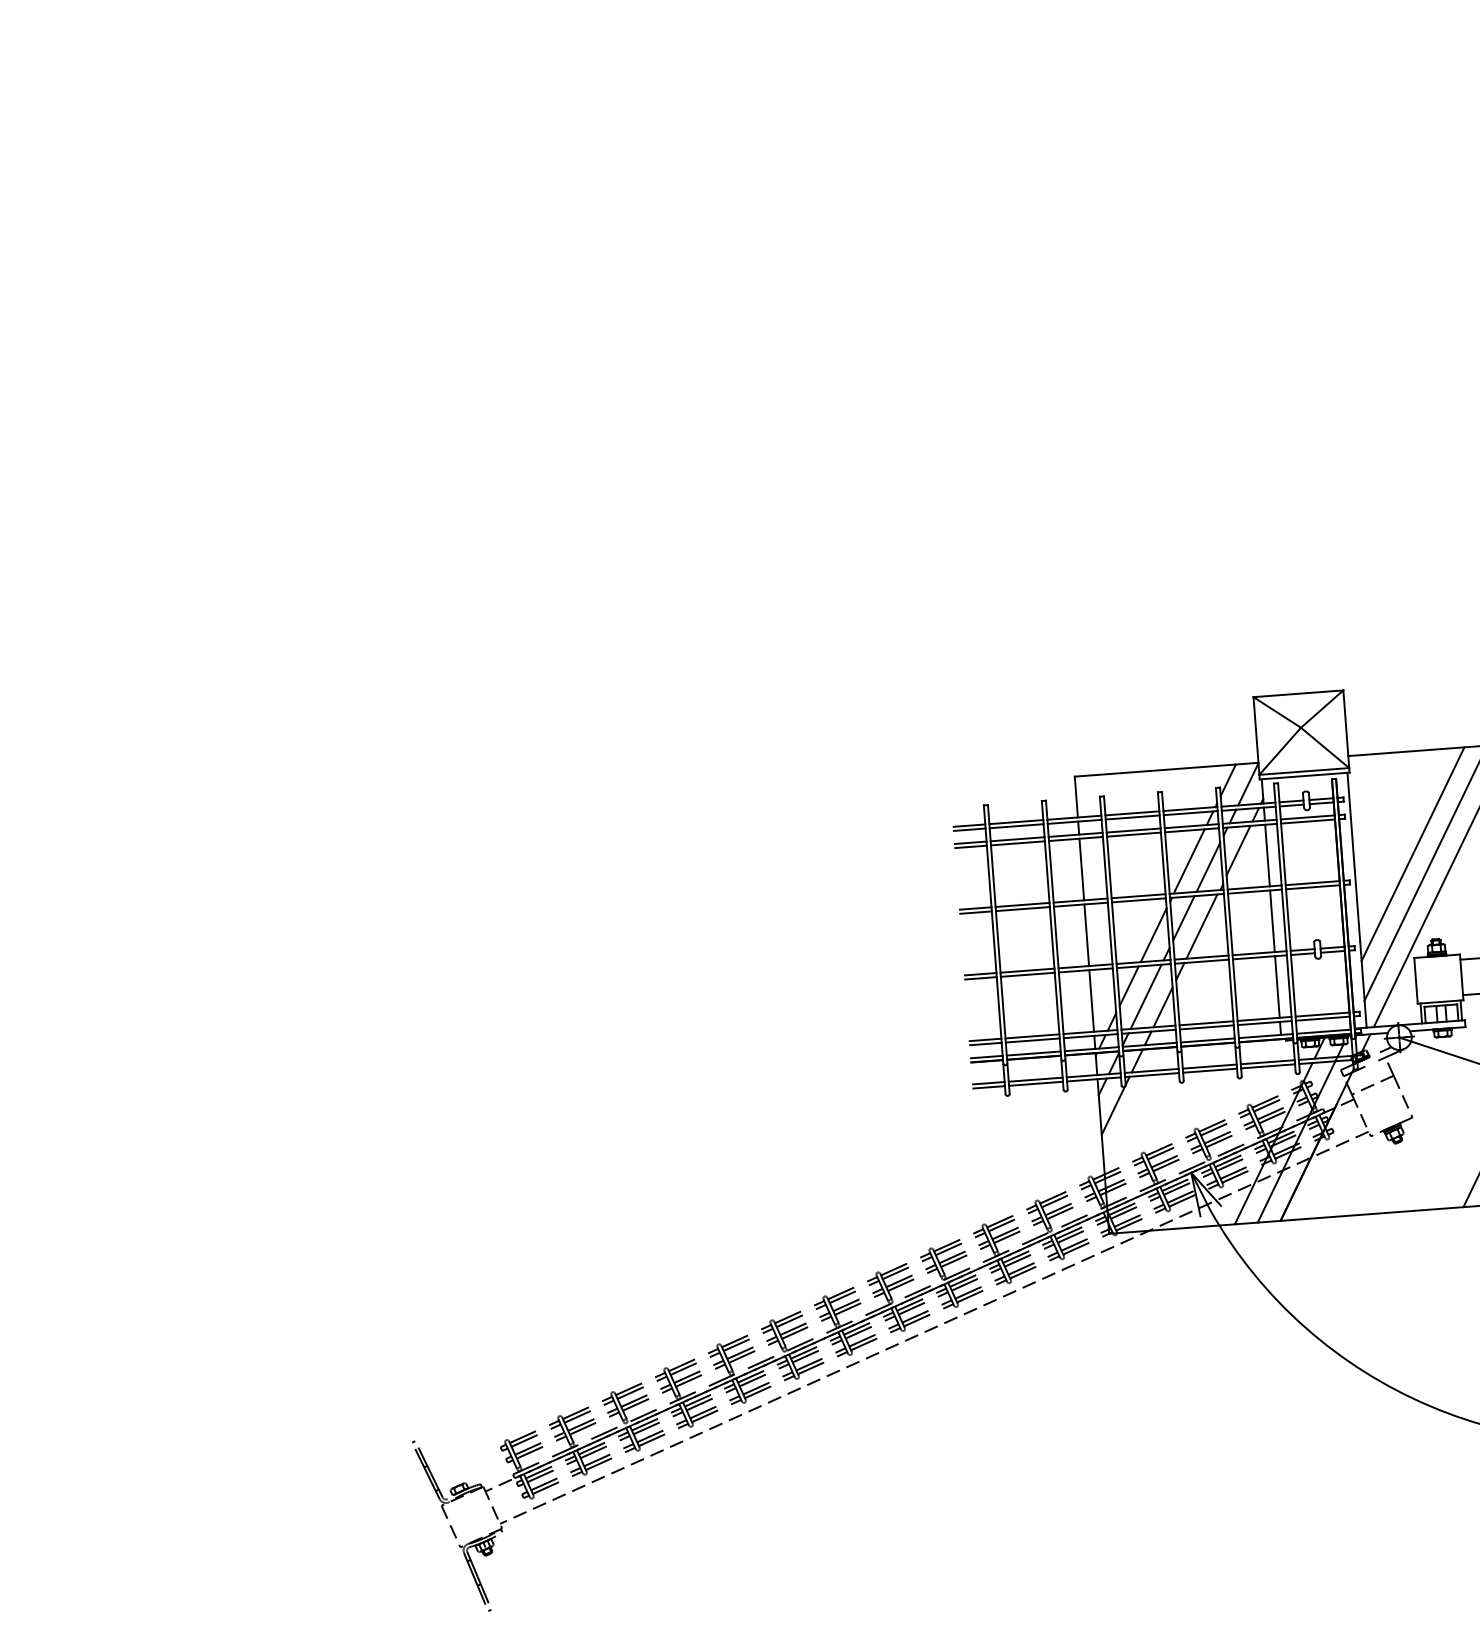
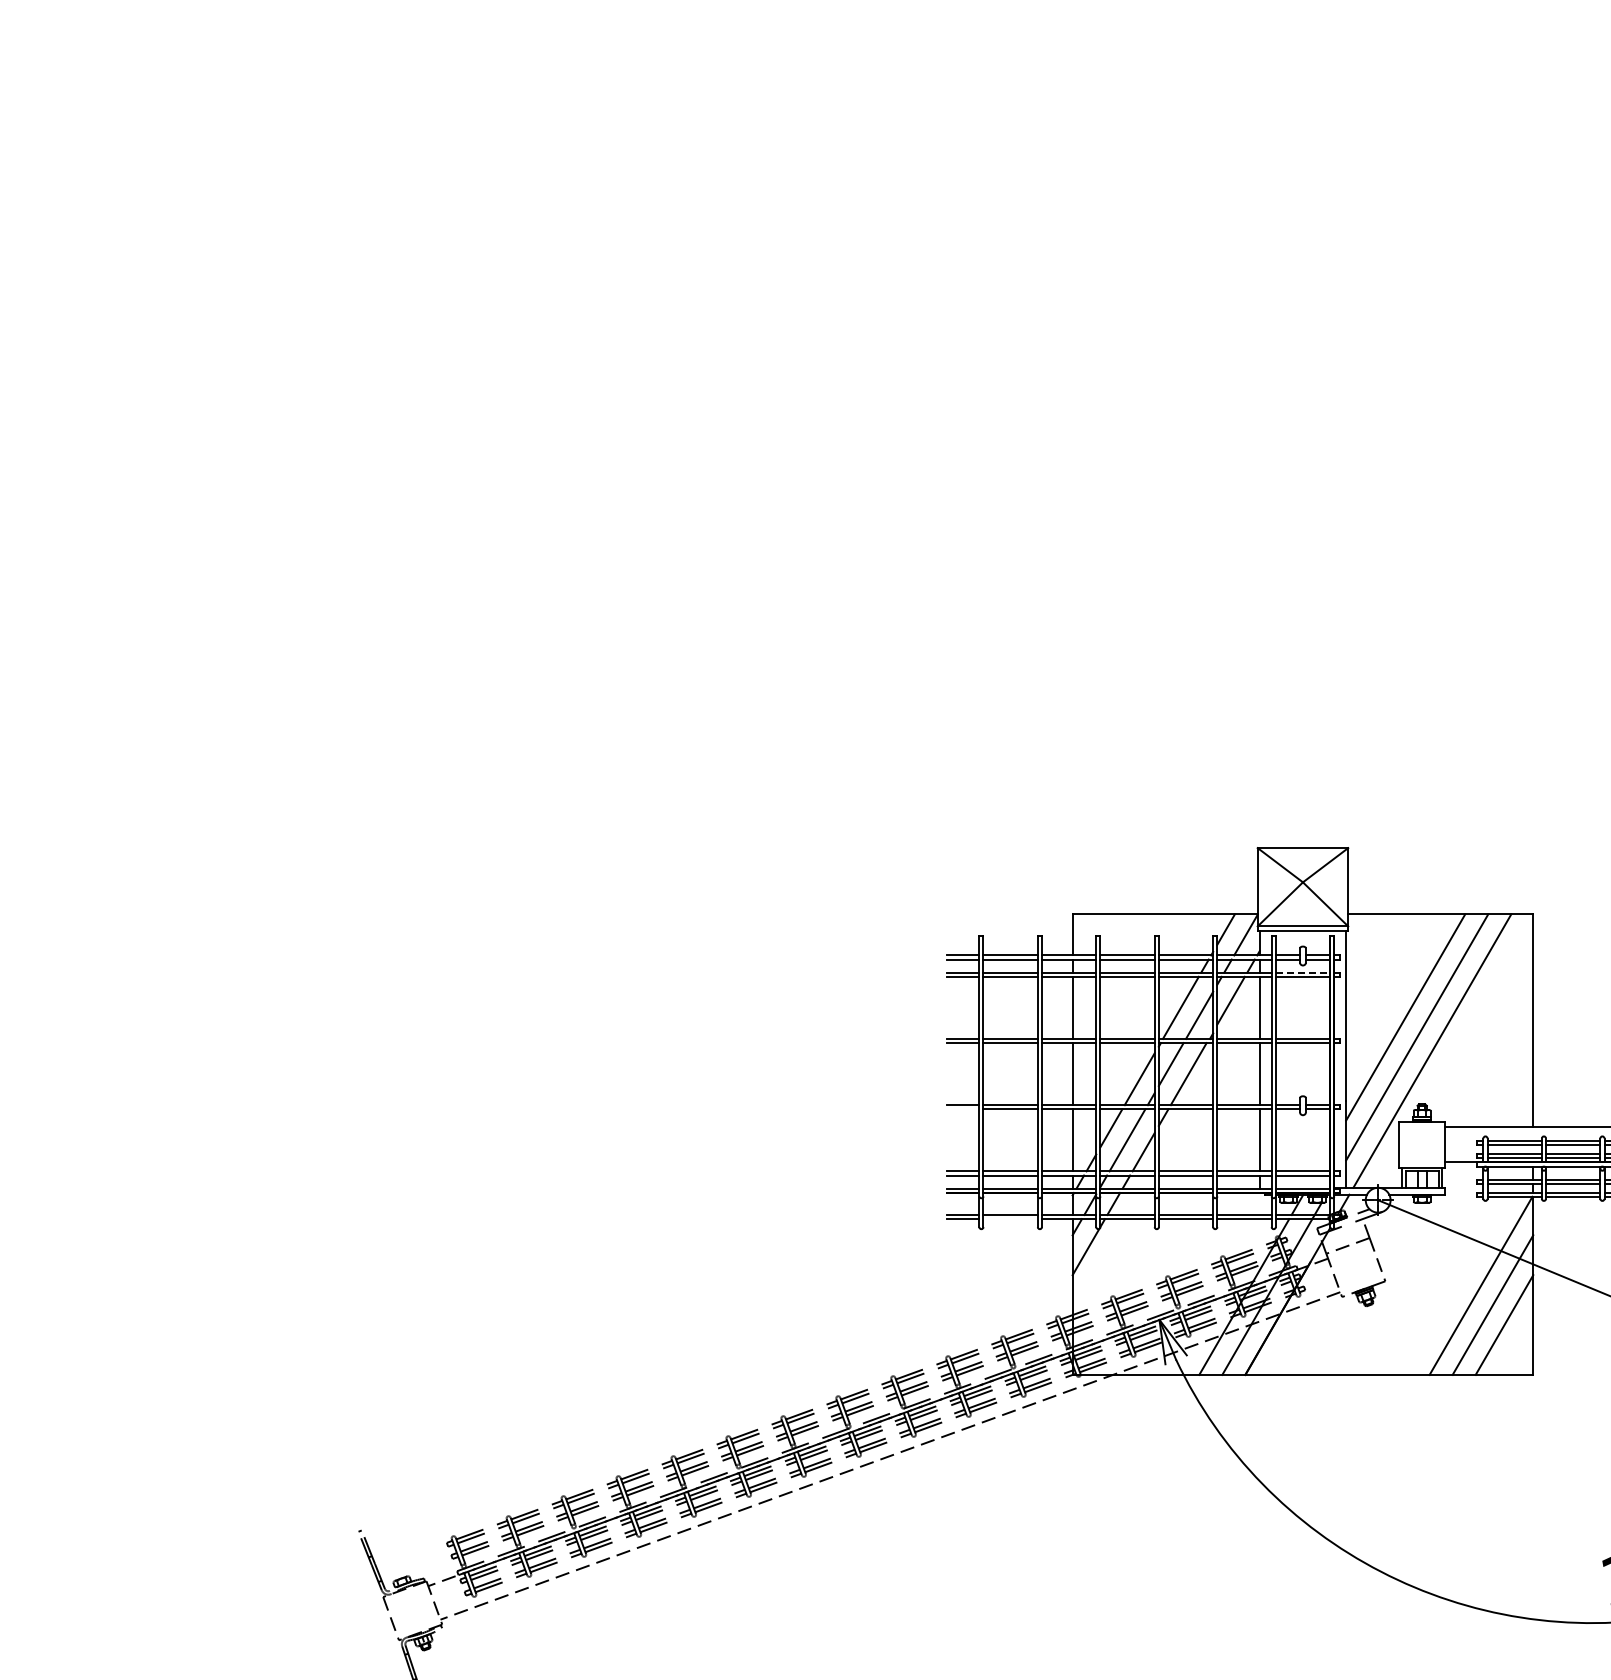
line: (1308, 817) -> (1303, 972), solid -> dashed
line: (981, 978) -> (963, 1109), removed
line: (1035, 1084) -> (1010, 1219), removed

